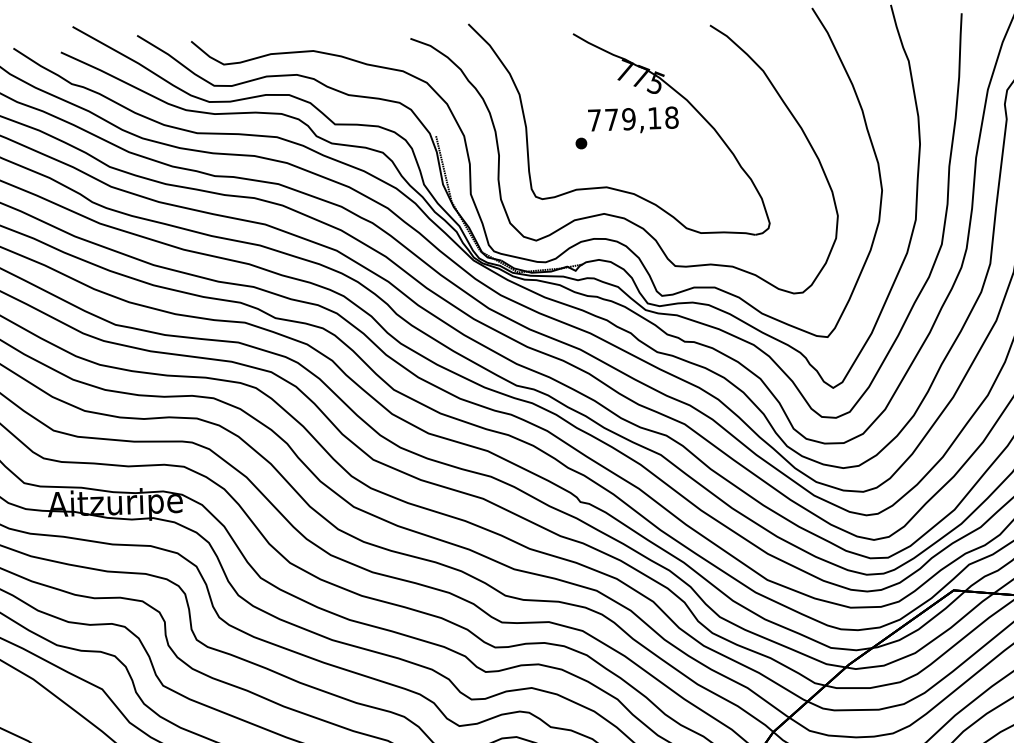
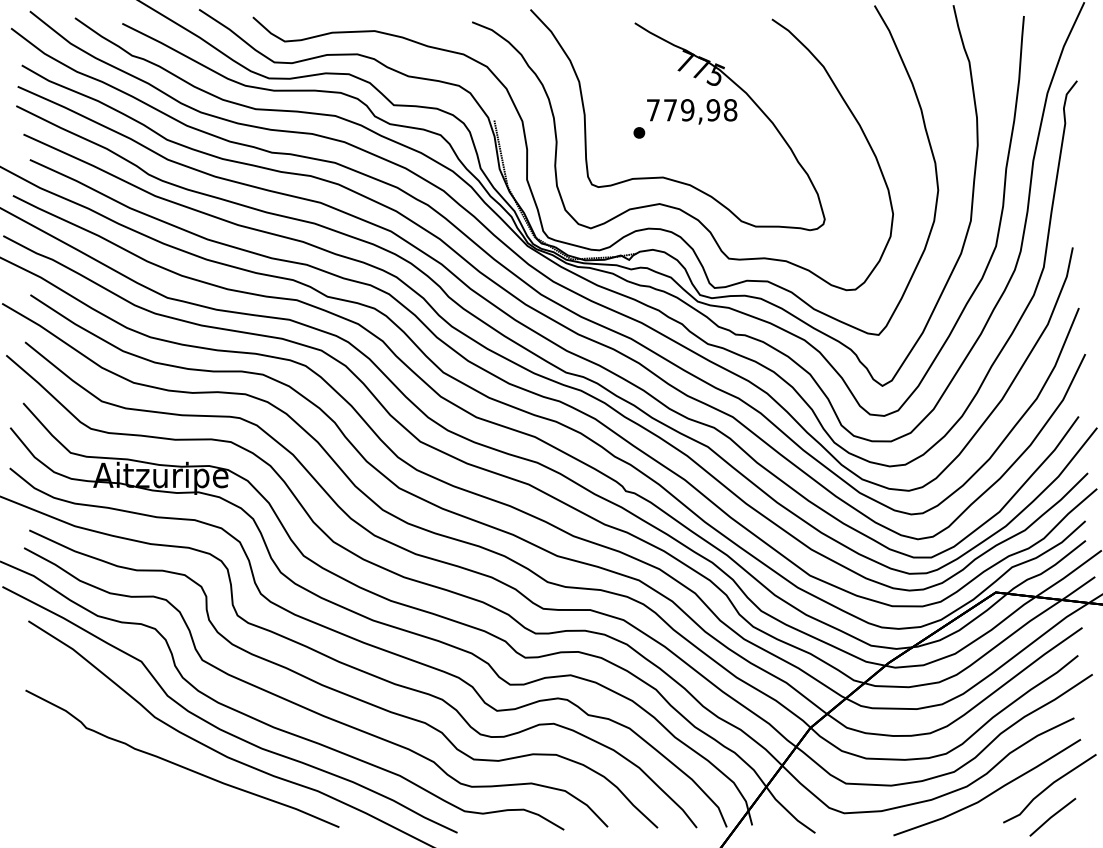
text: (654, 118) -> (713, 110), 779,18 -> 779,98

